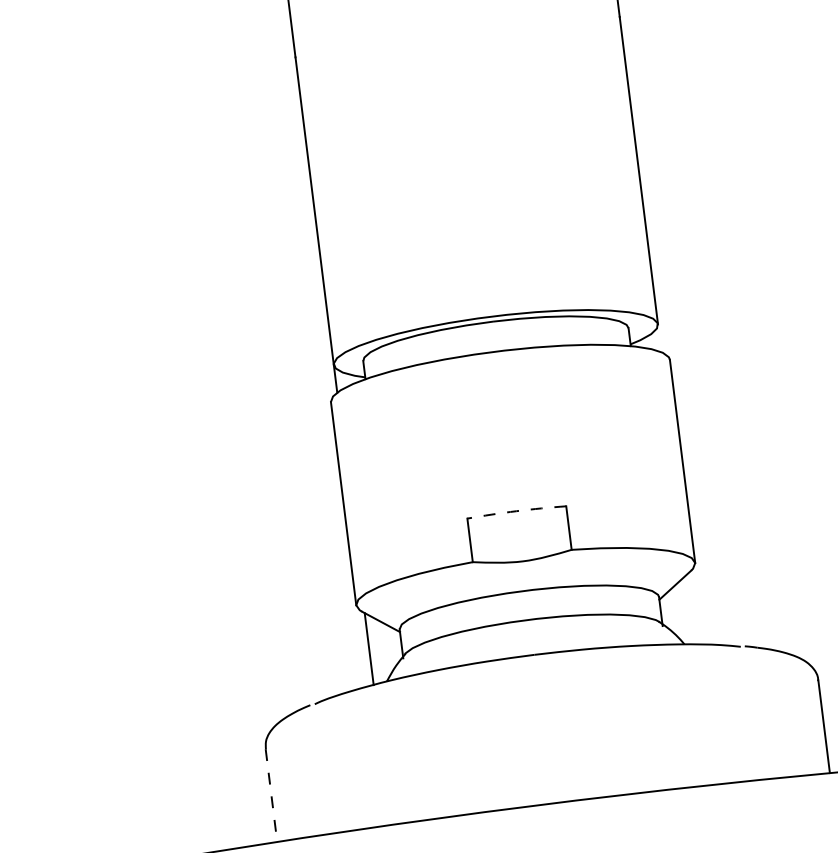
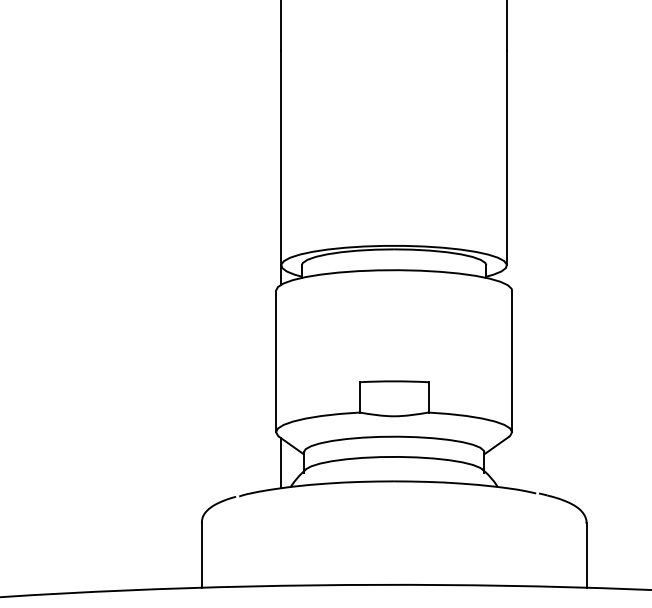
arc: (517, 511) -> (394, 381), dashed -> solid
line: (271, 795) -> (201, 555), dashed -> solid

